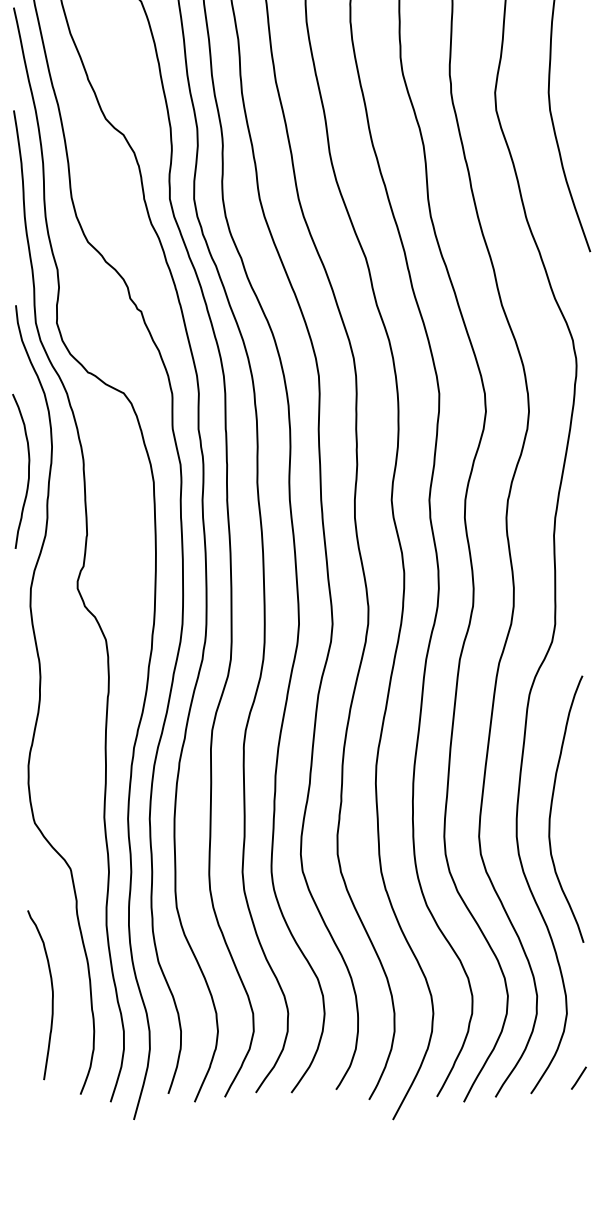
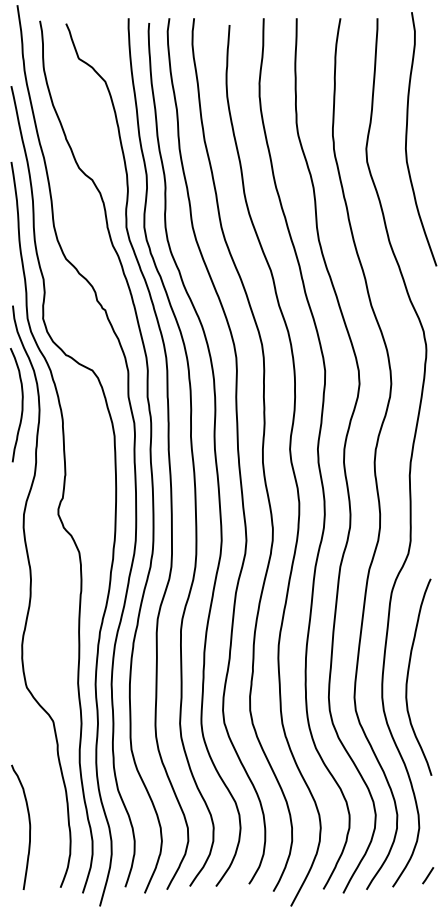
curve: (27, 471) -> (21, 405), moved
curve: (51, 993) -> (29, 826), moved

